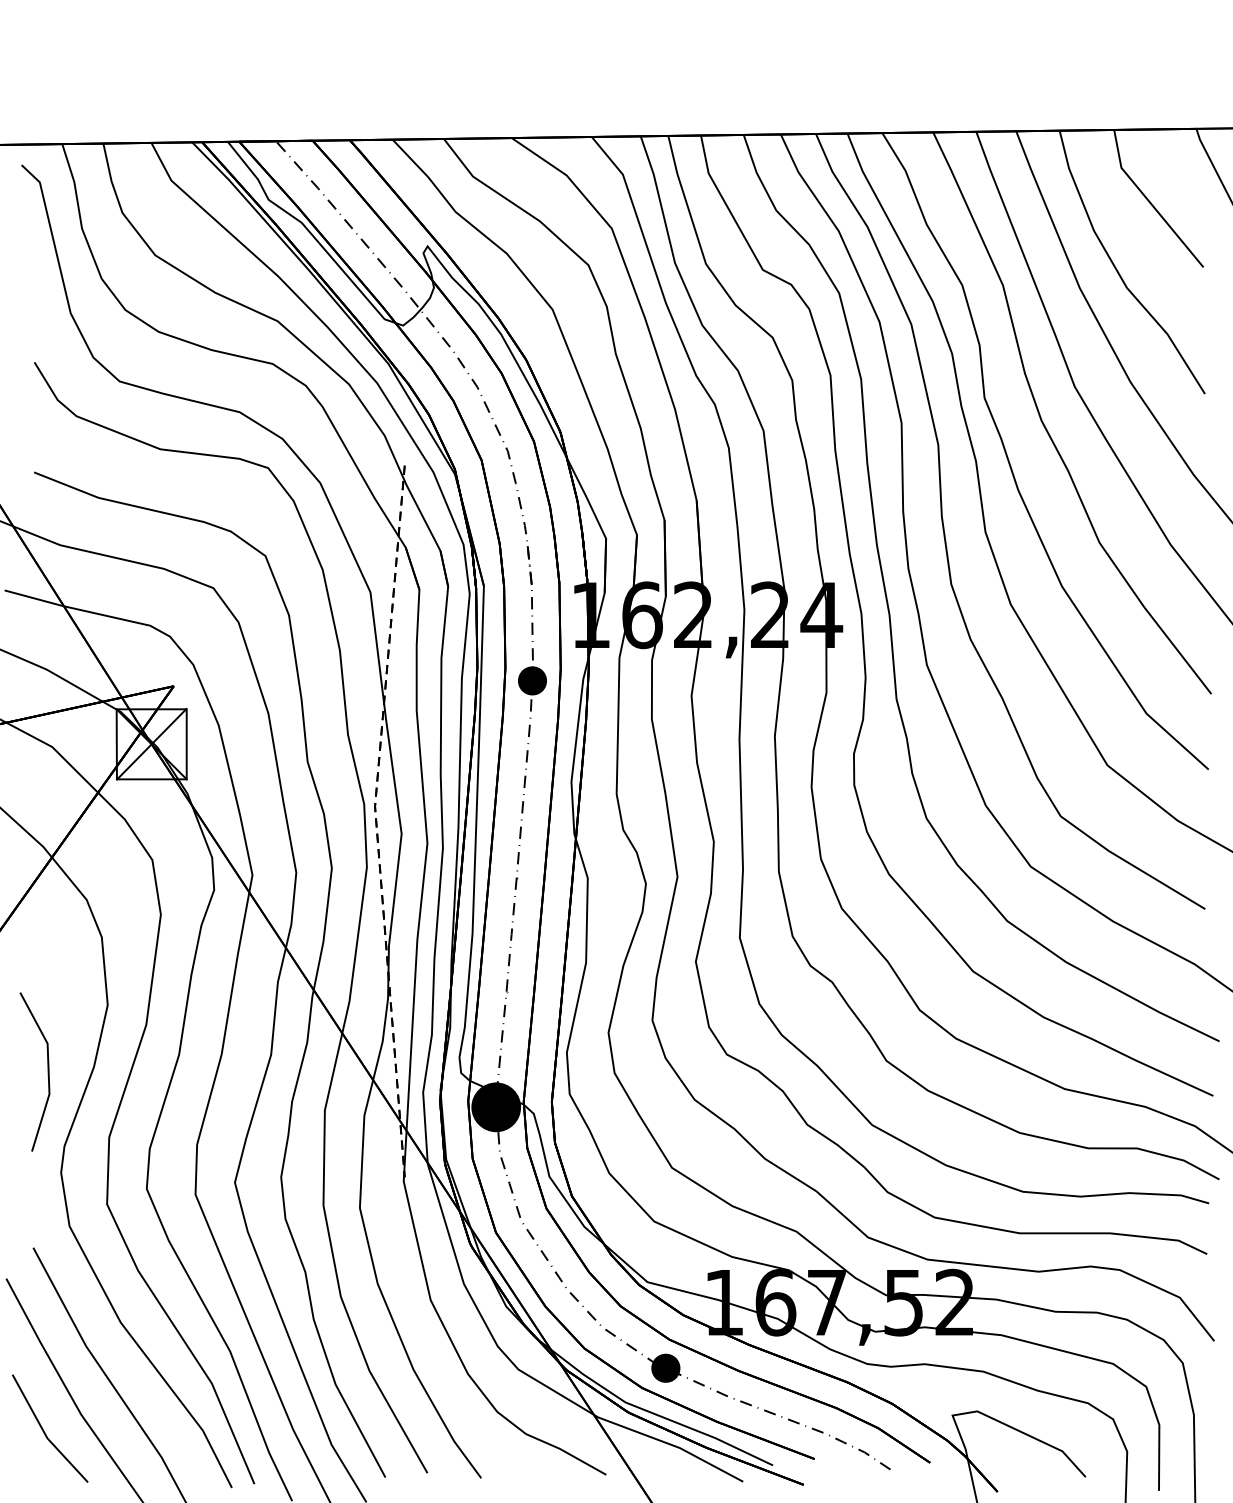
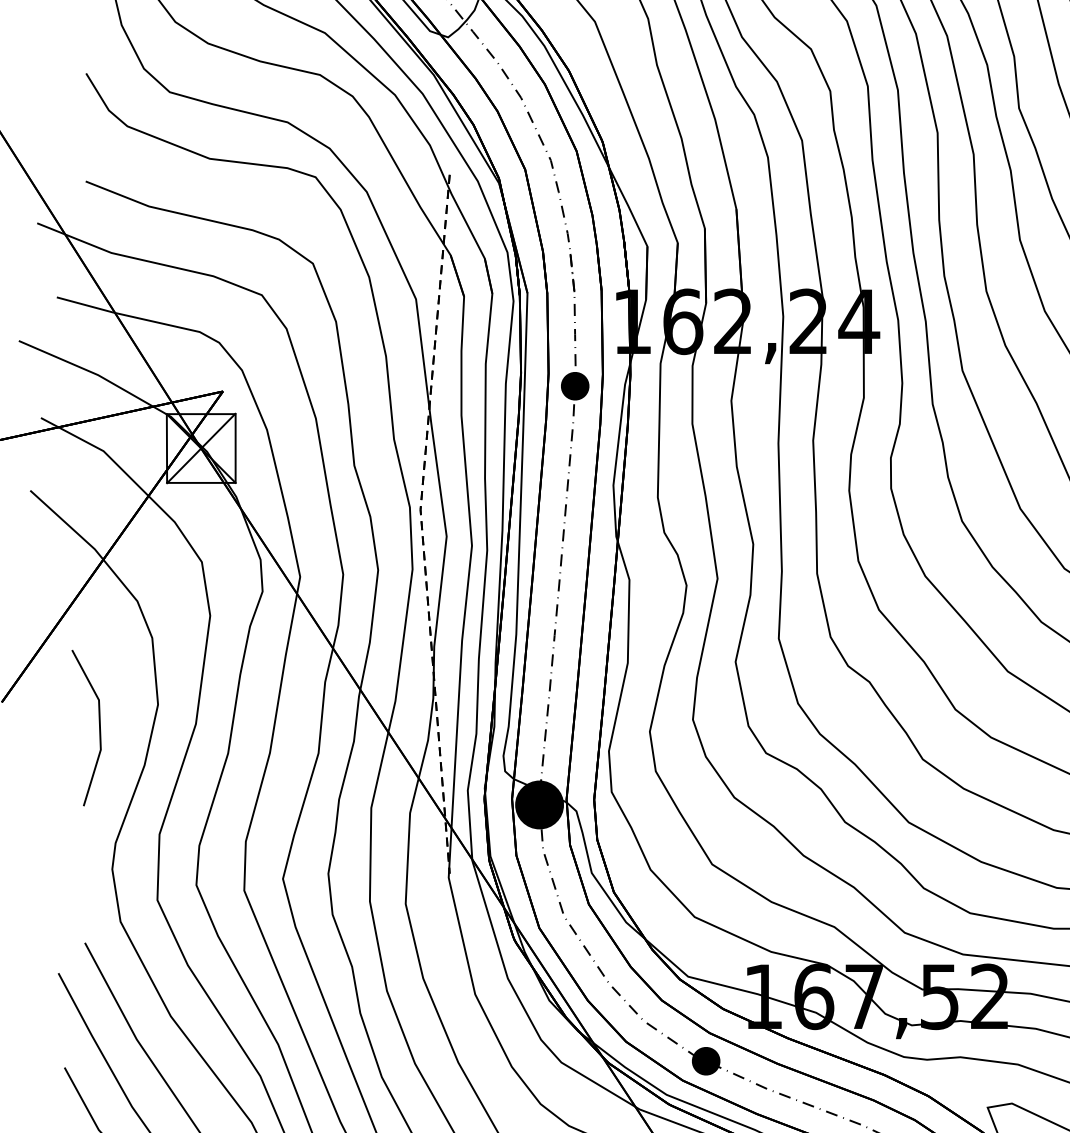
line: (47, 1071) -> (98, 727), moved

